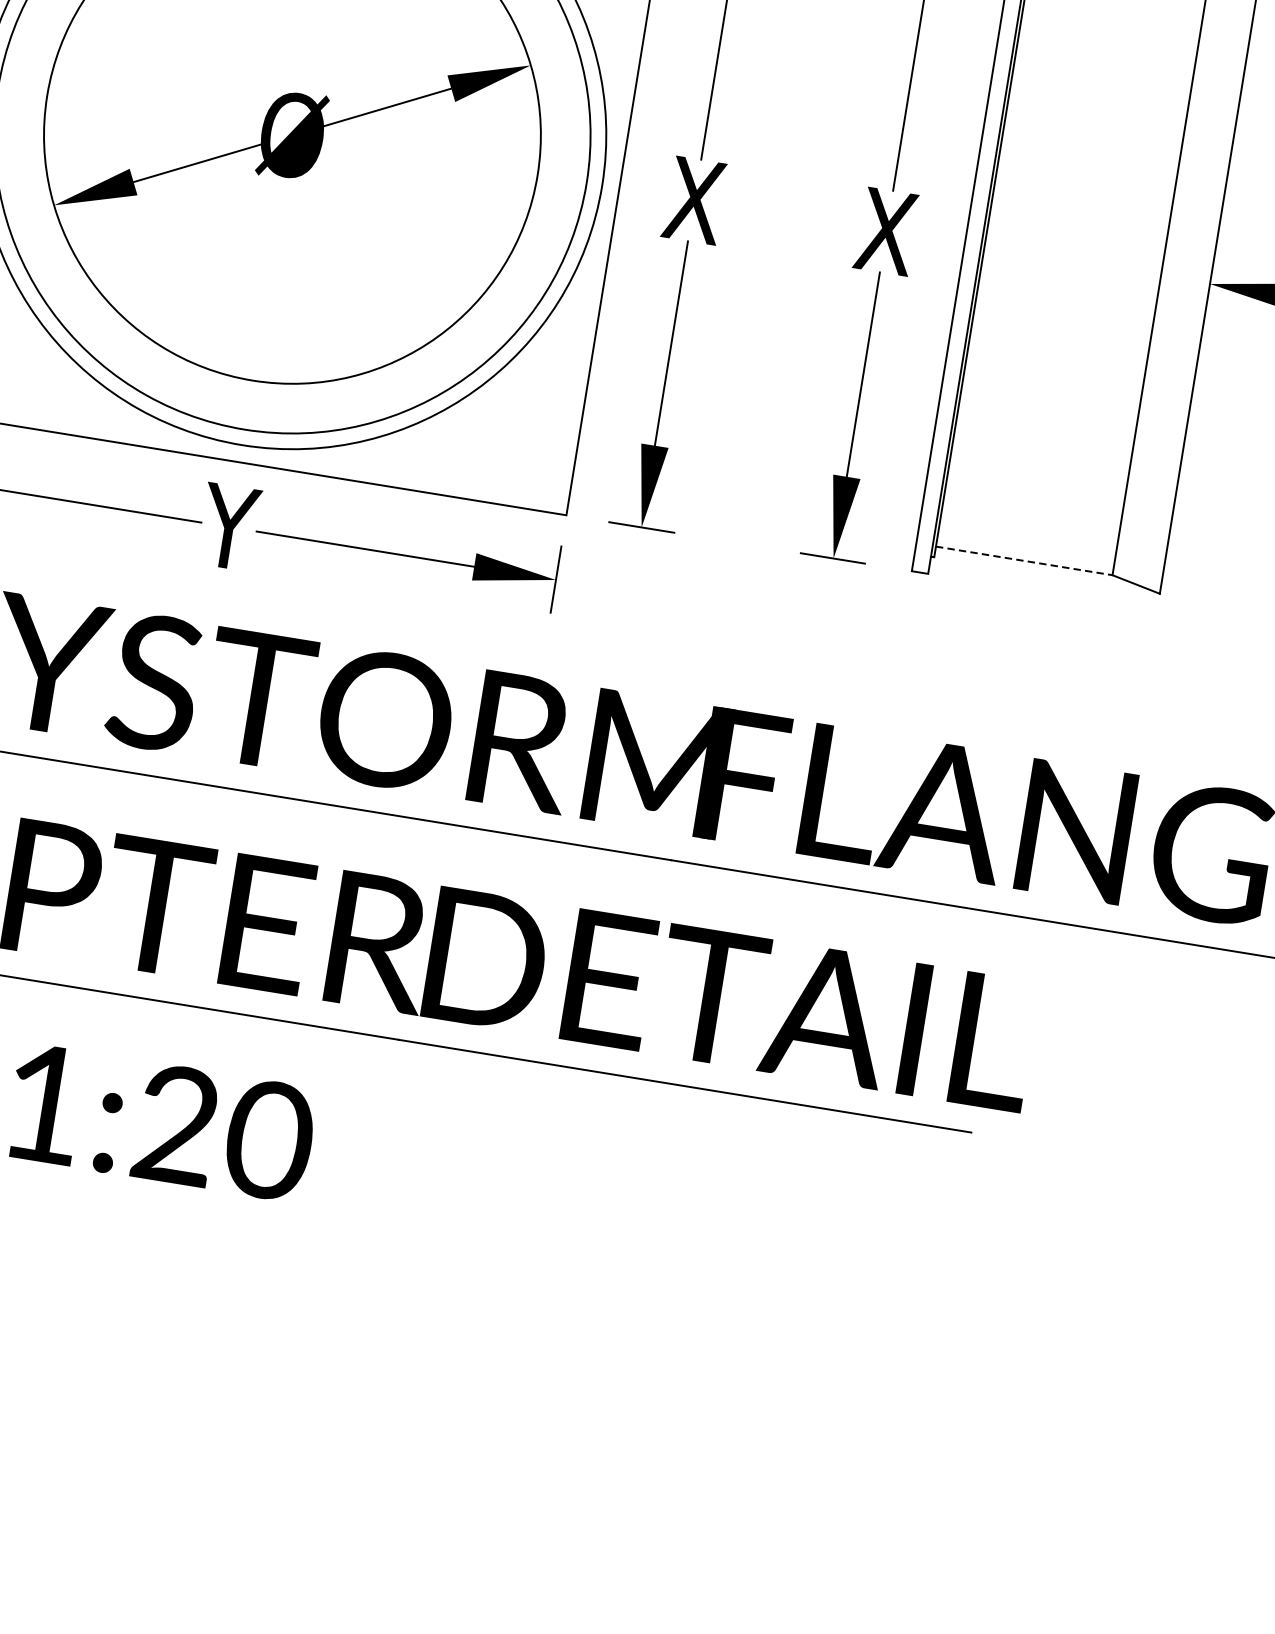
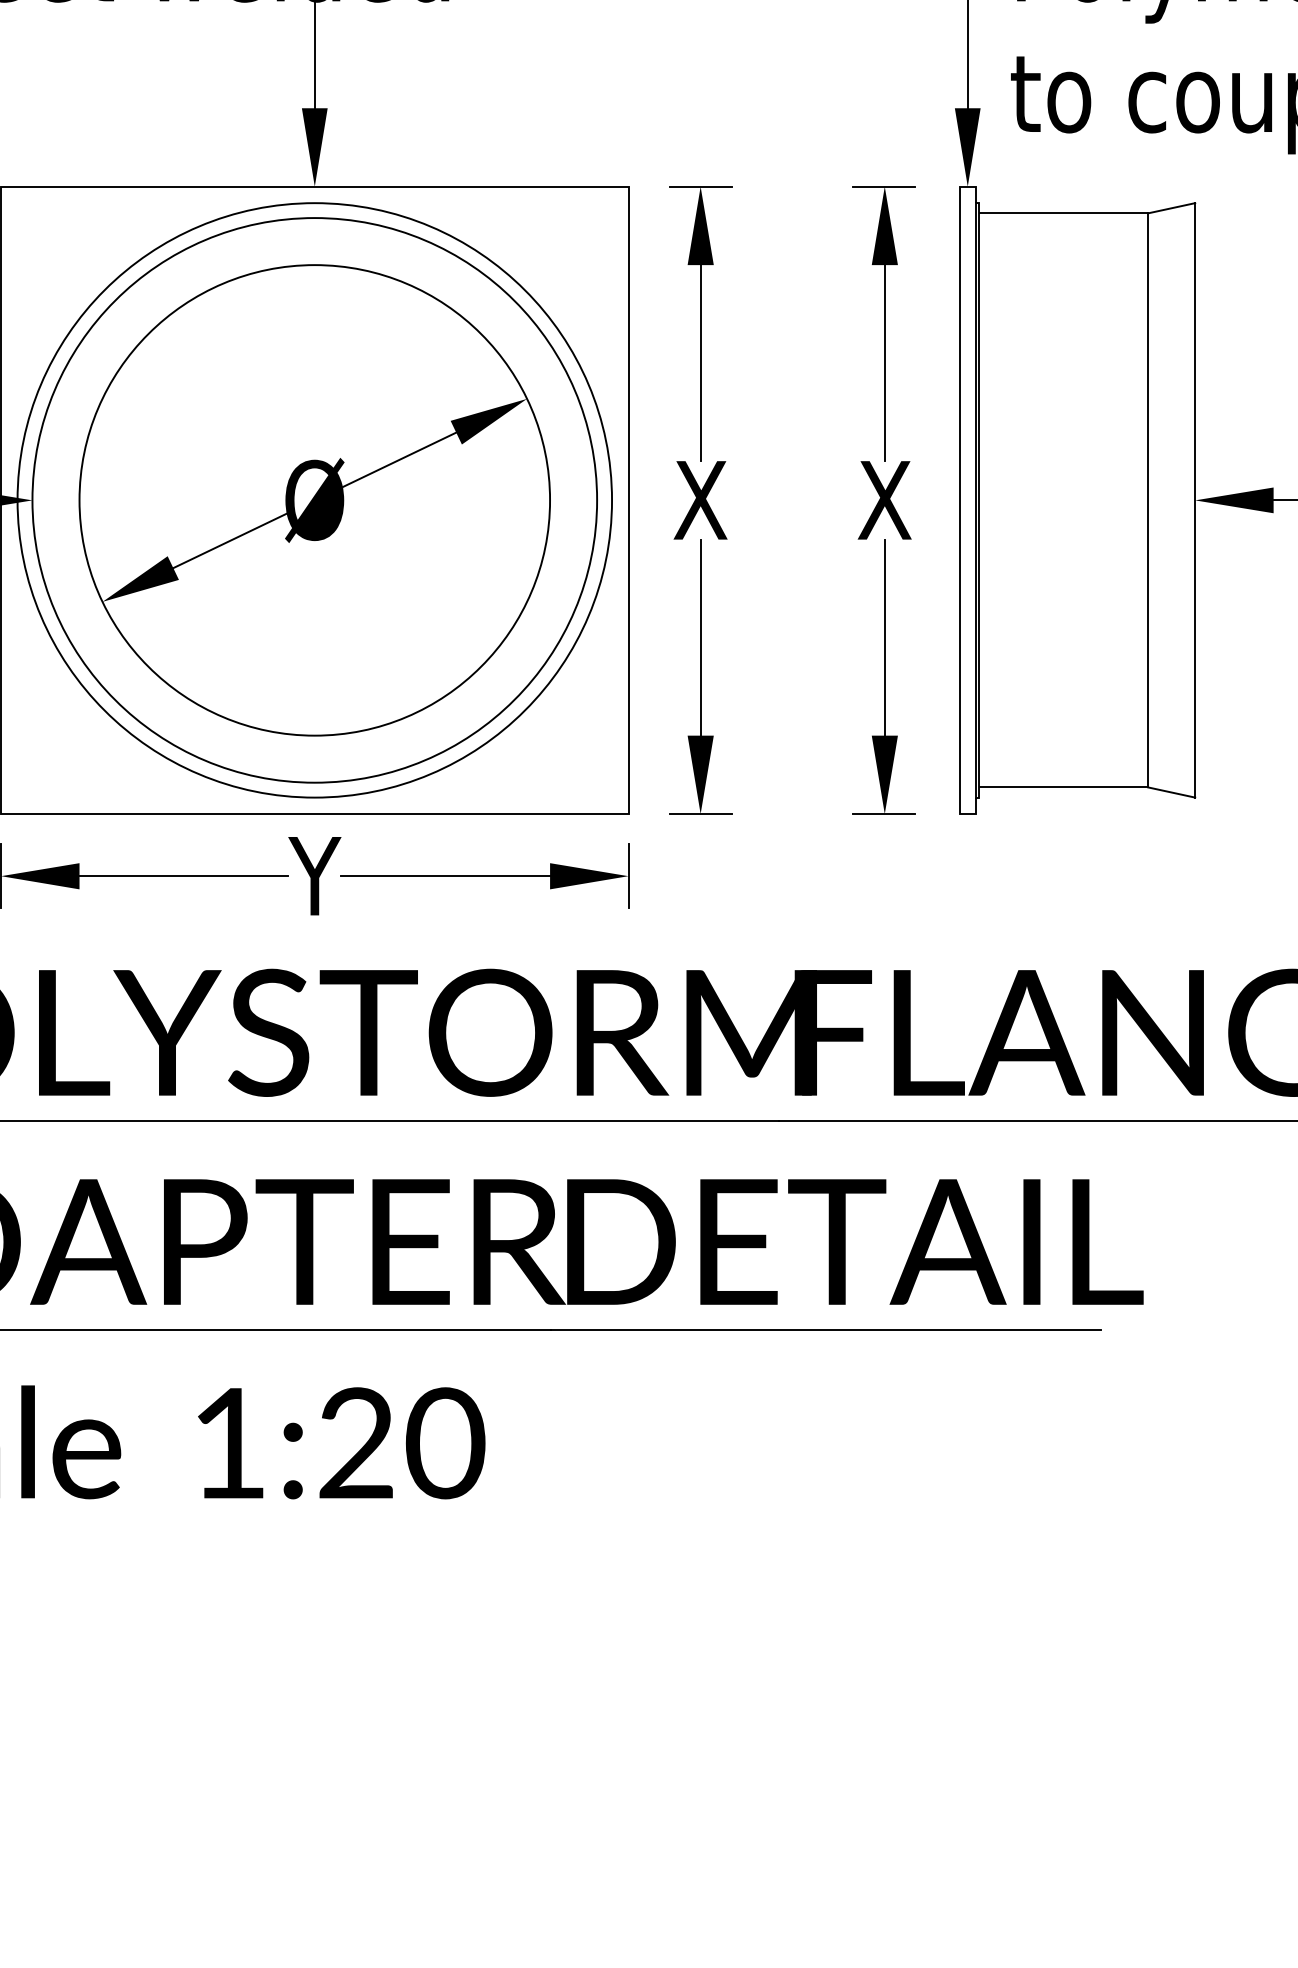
line: (1024, 561) -> (1063, 787), dashed -> solid

